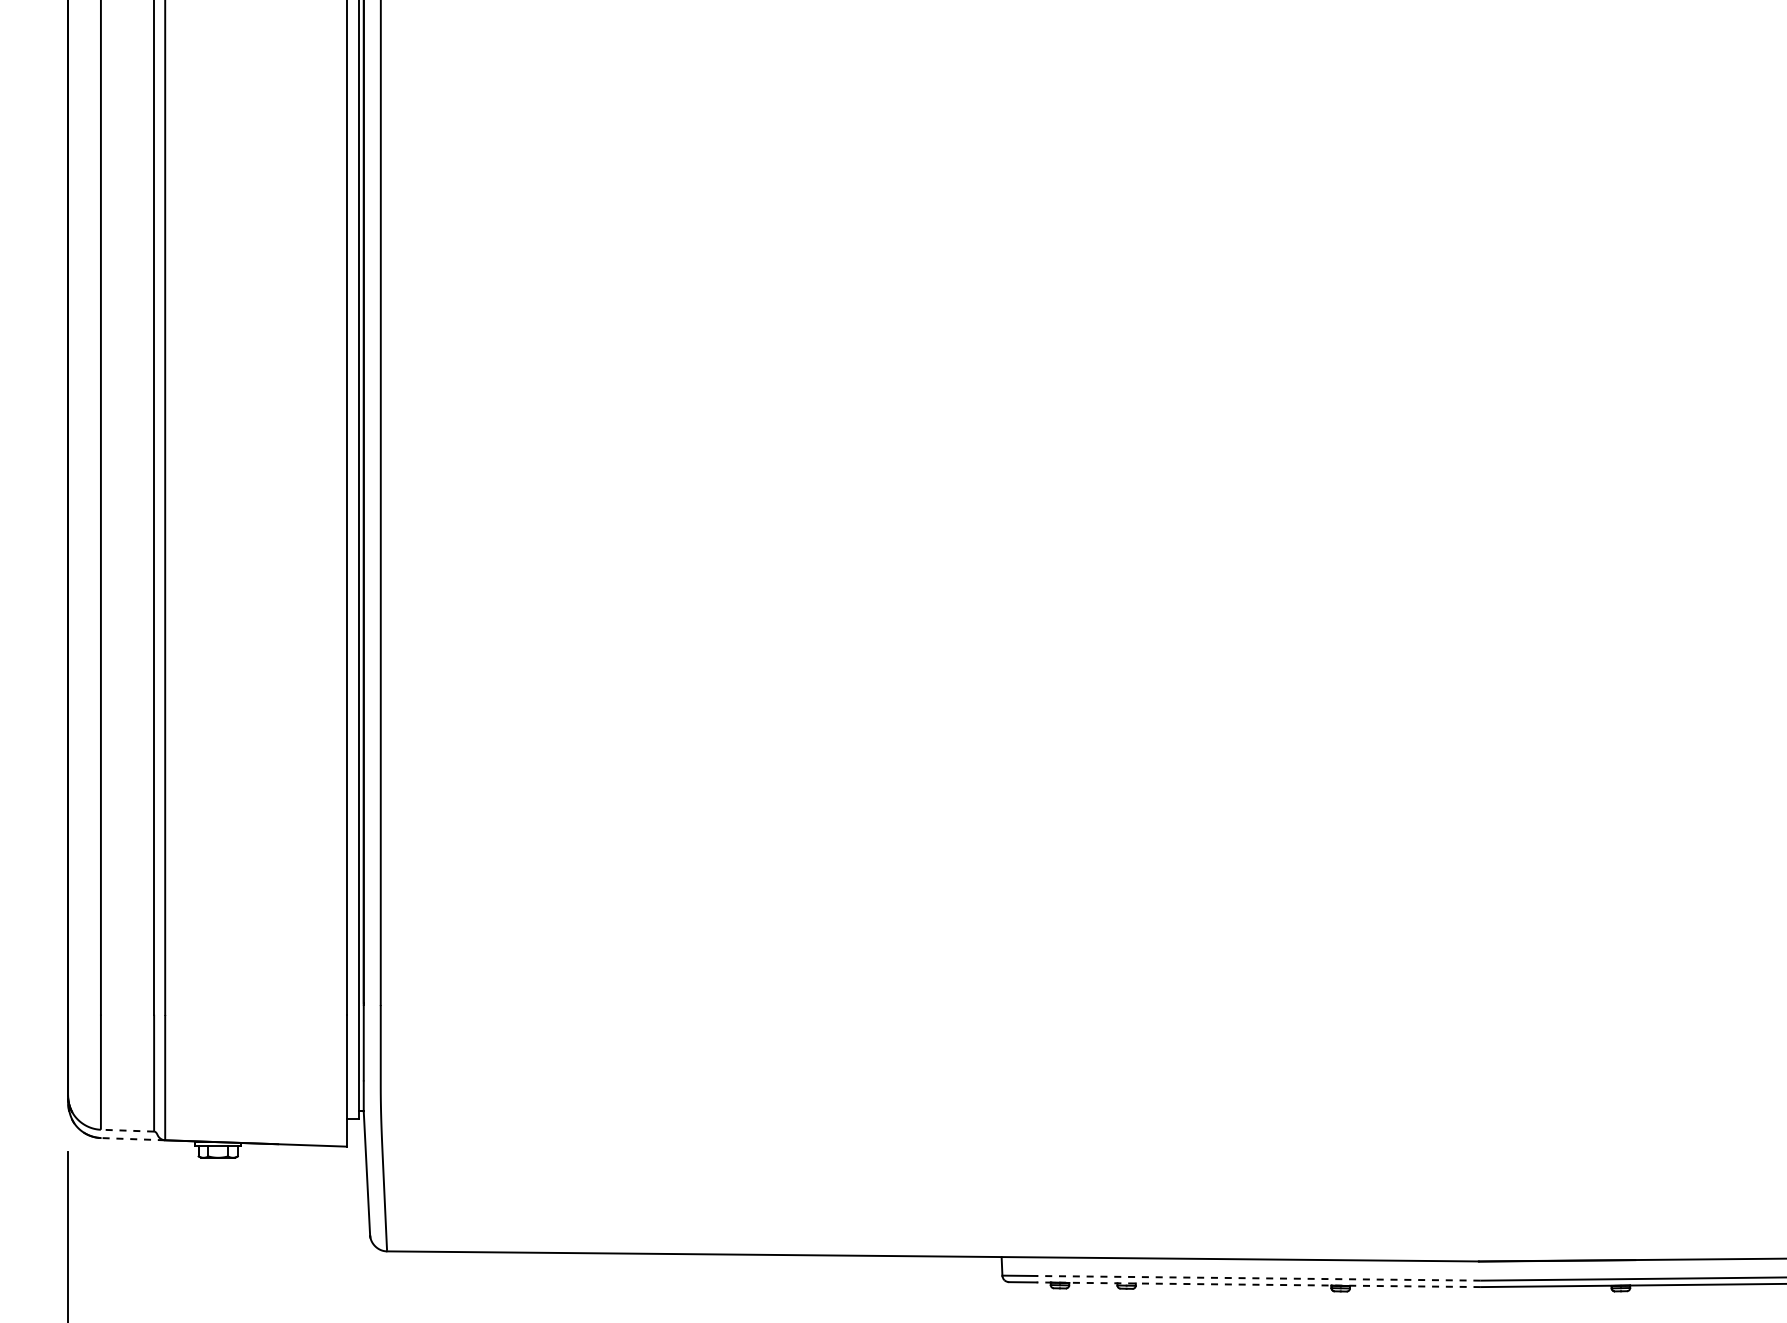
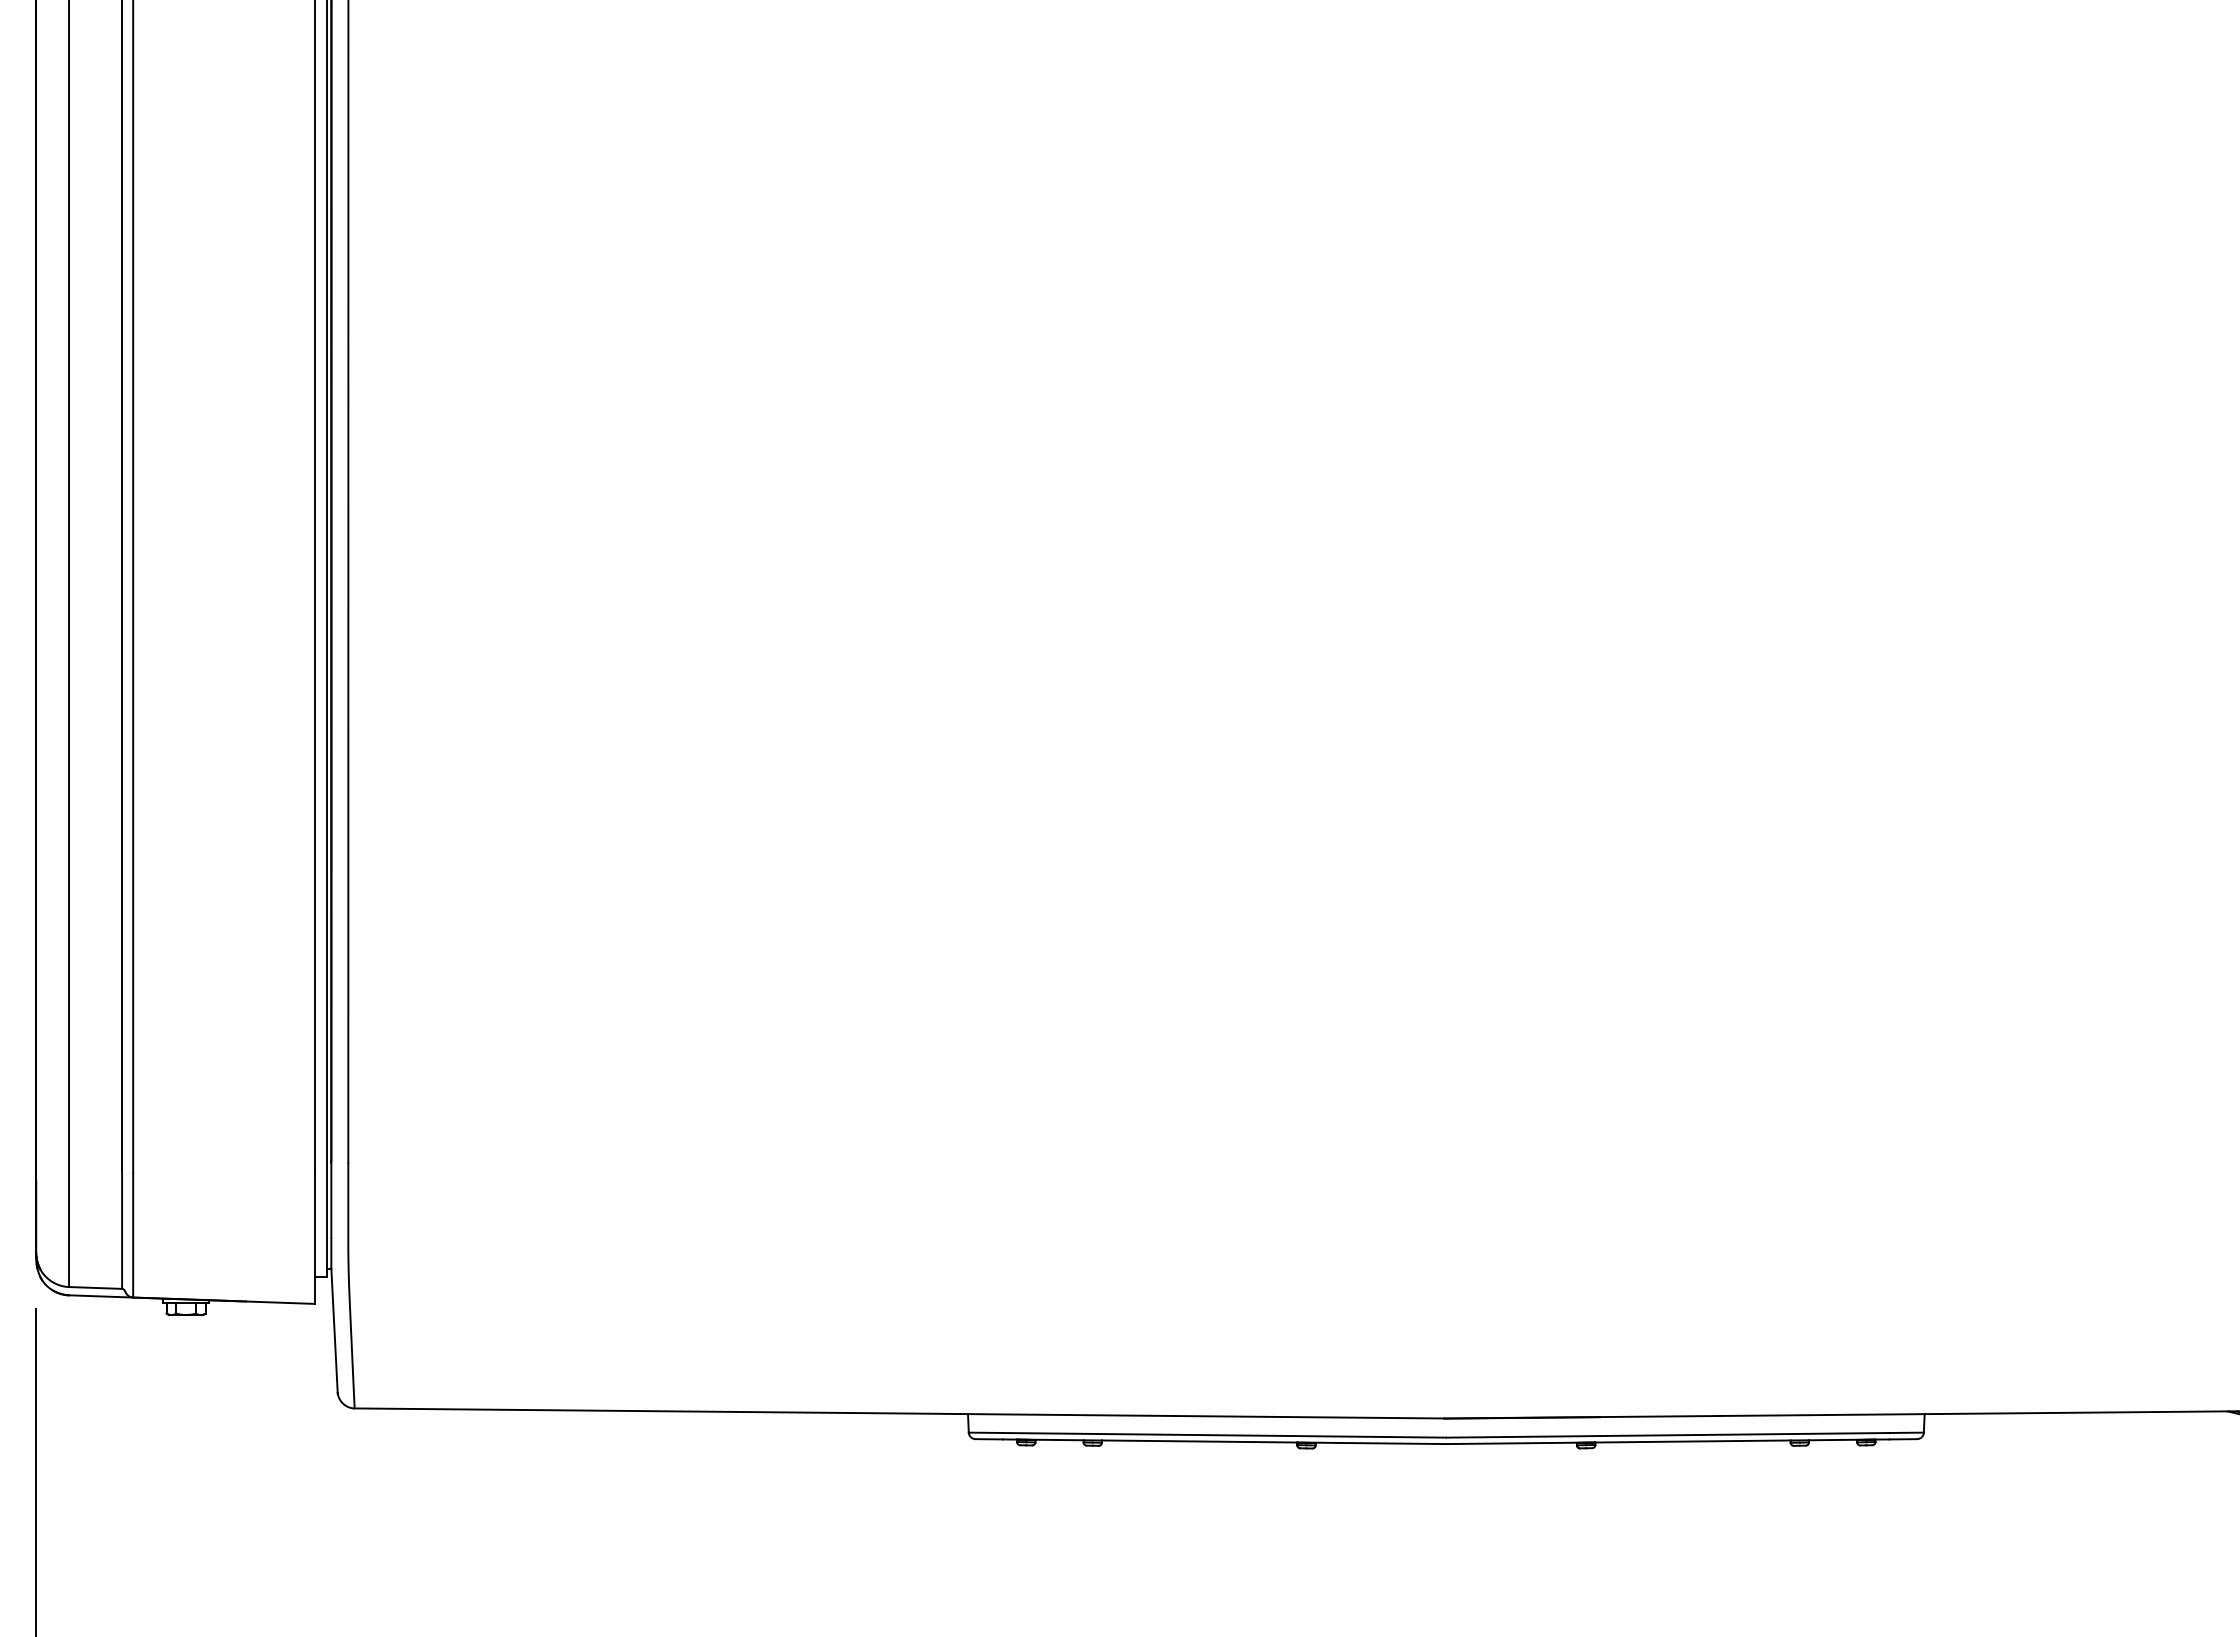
line: (127, 1130) -> (95, 1287), dashed -> solid
line: (133, 1139) -> (101, 1296), dashed -> solid
line: (1257, 1278) -> (1223, 1435), dashed -> solid
line: (1257, 1284) -> (1223, 1441), dashed -> solid

